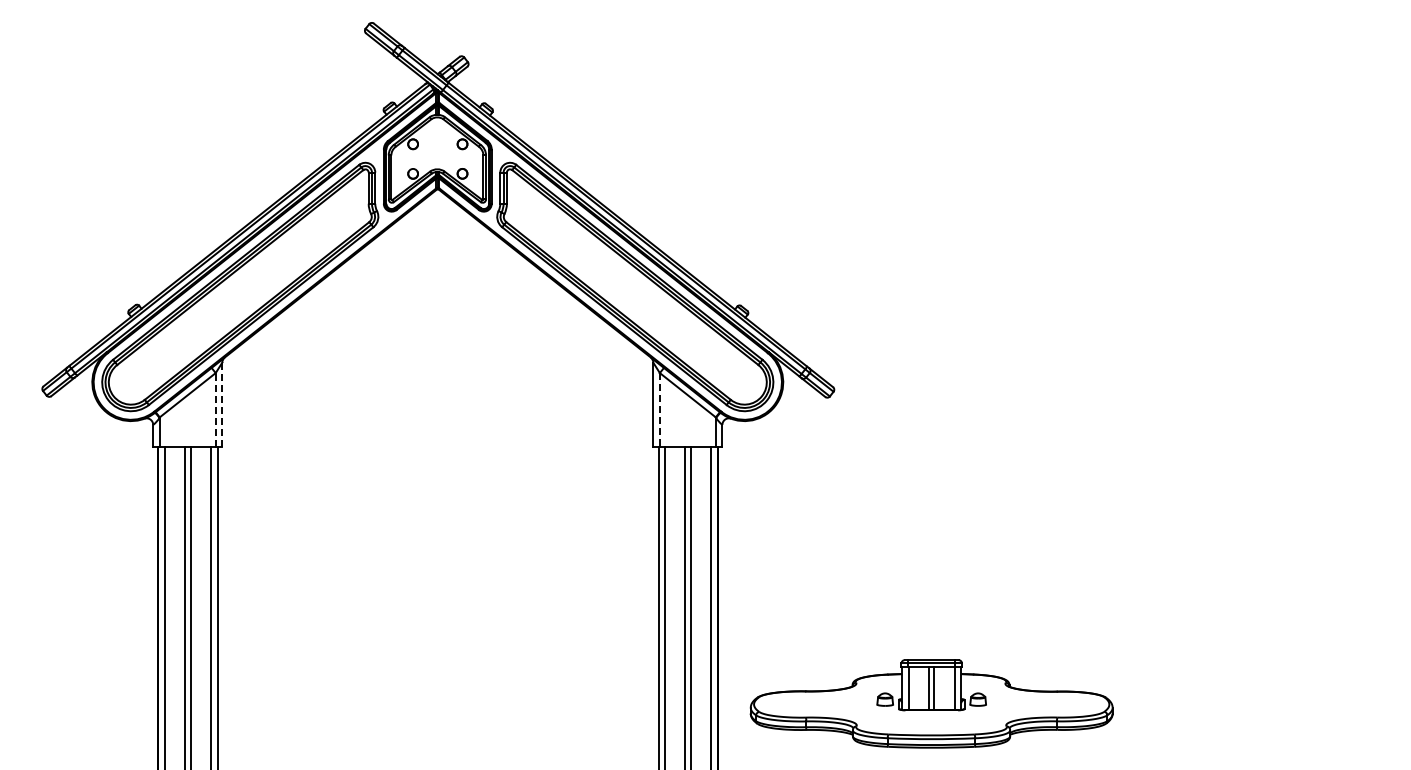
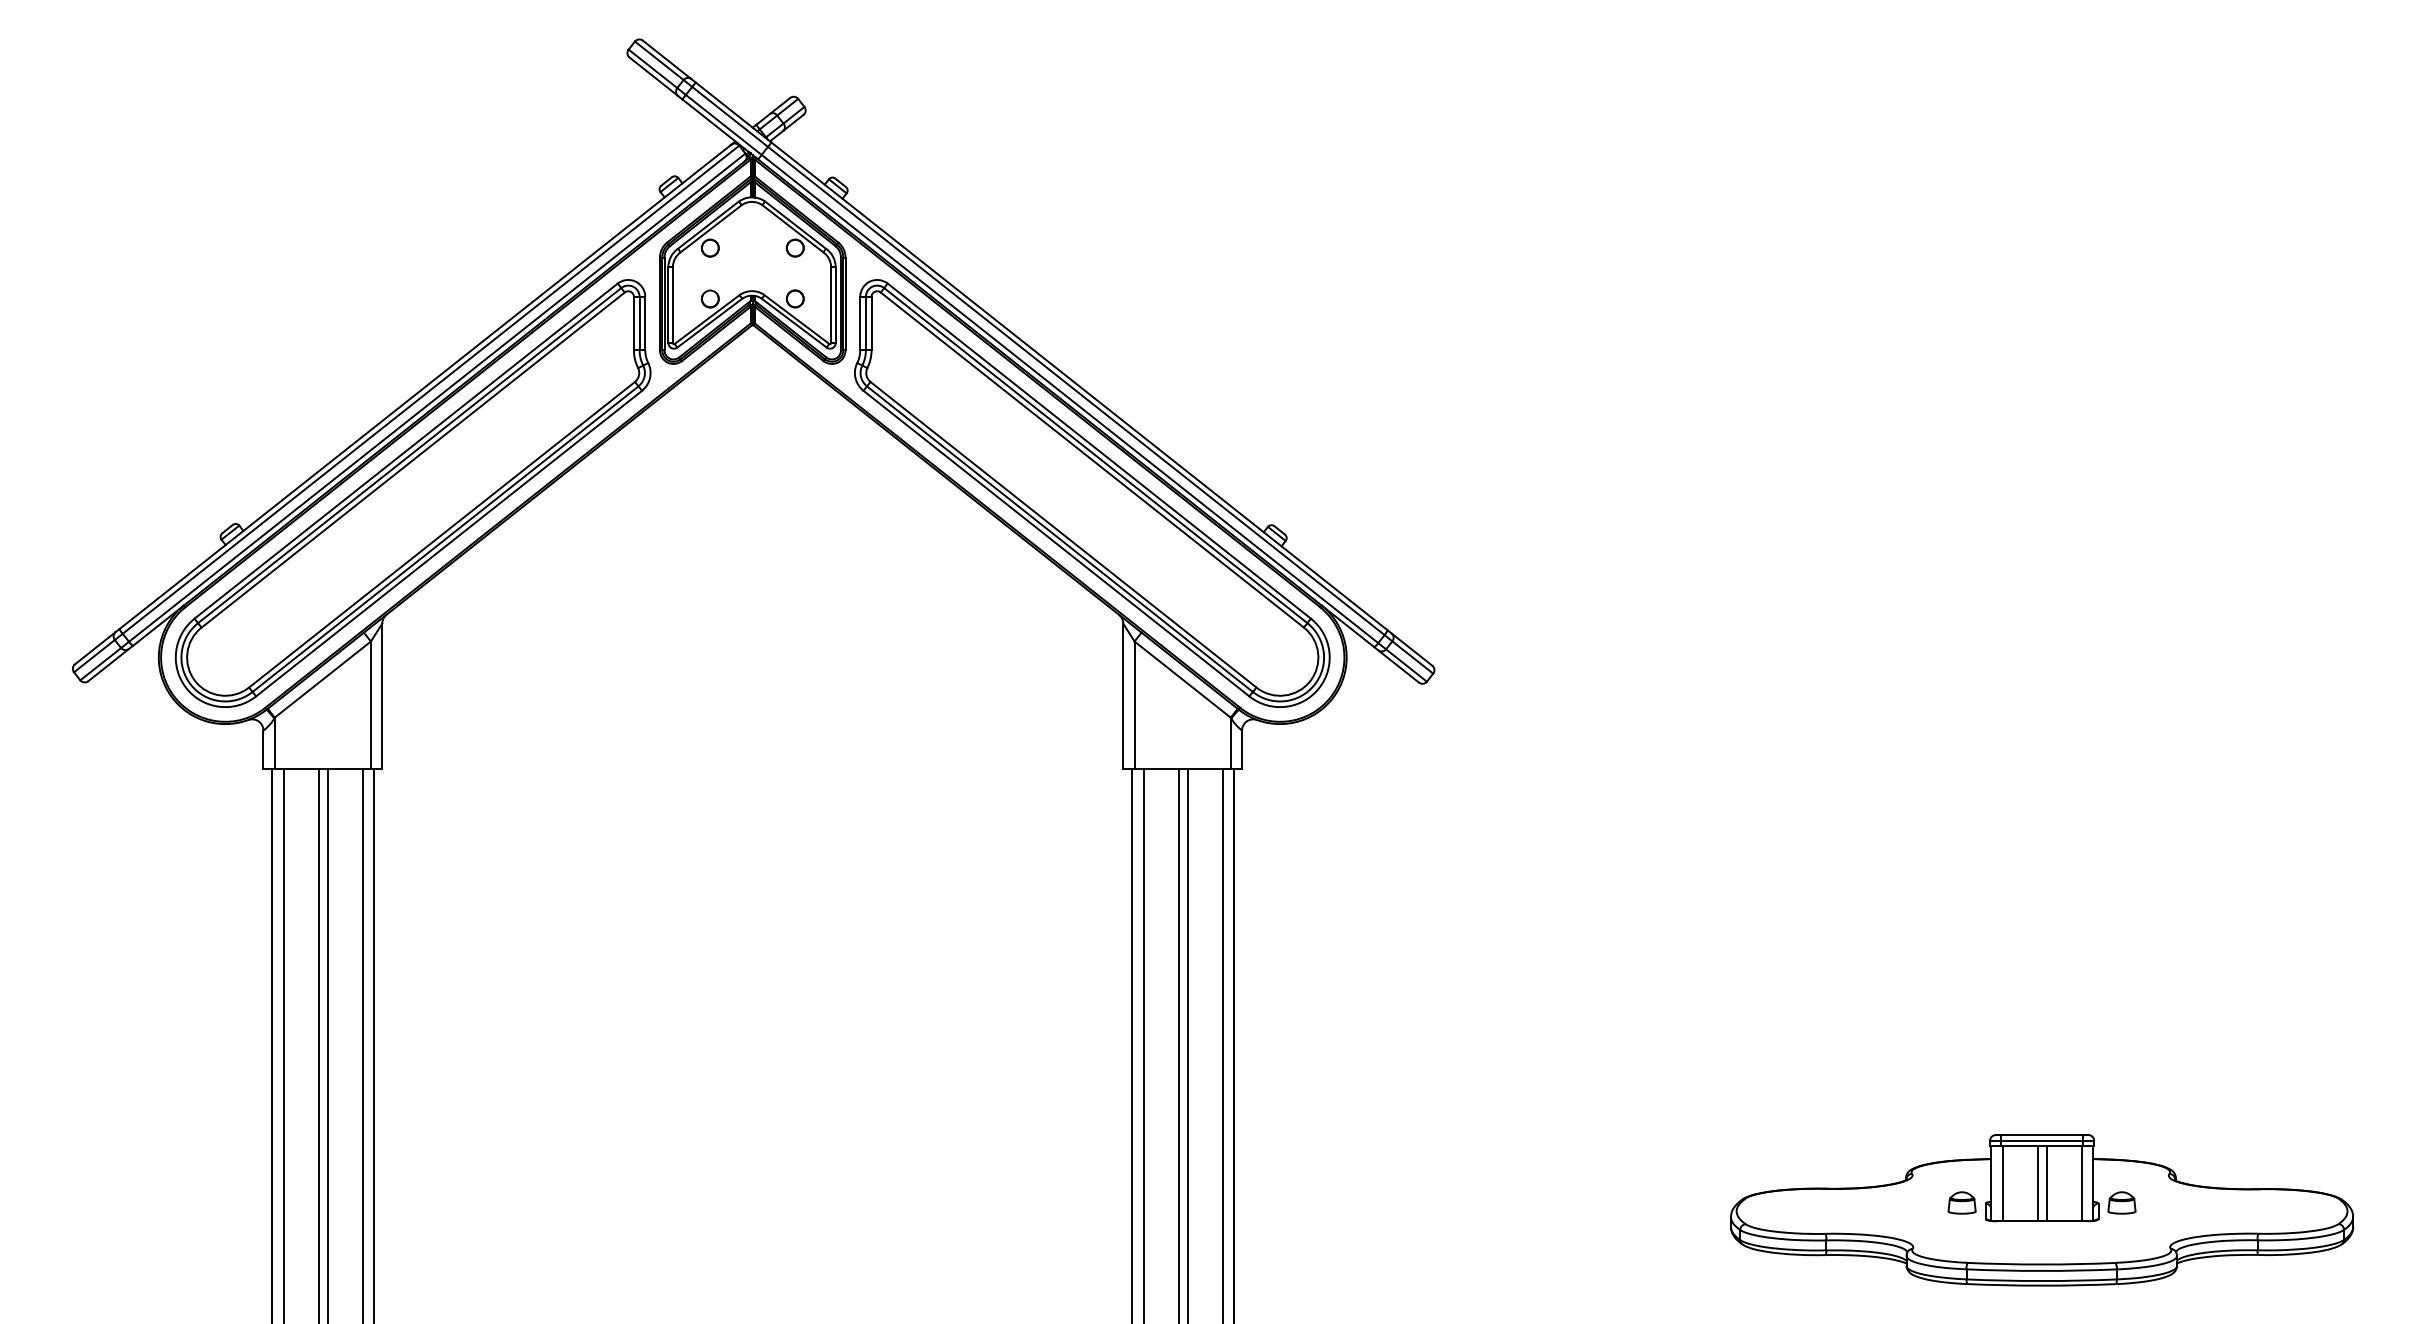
line: (222, 405) -> (382, 697), dashed -> solid
line: (215, 409) -> (370, 704), dashed -> solid
line: (659, 410) -> (1133, 705), dashed -> solid
part: (931, 703) -> (2041, 1209), moved

